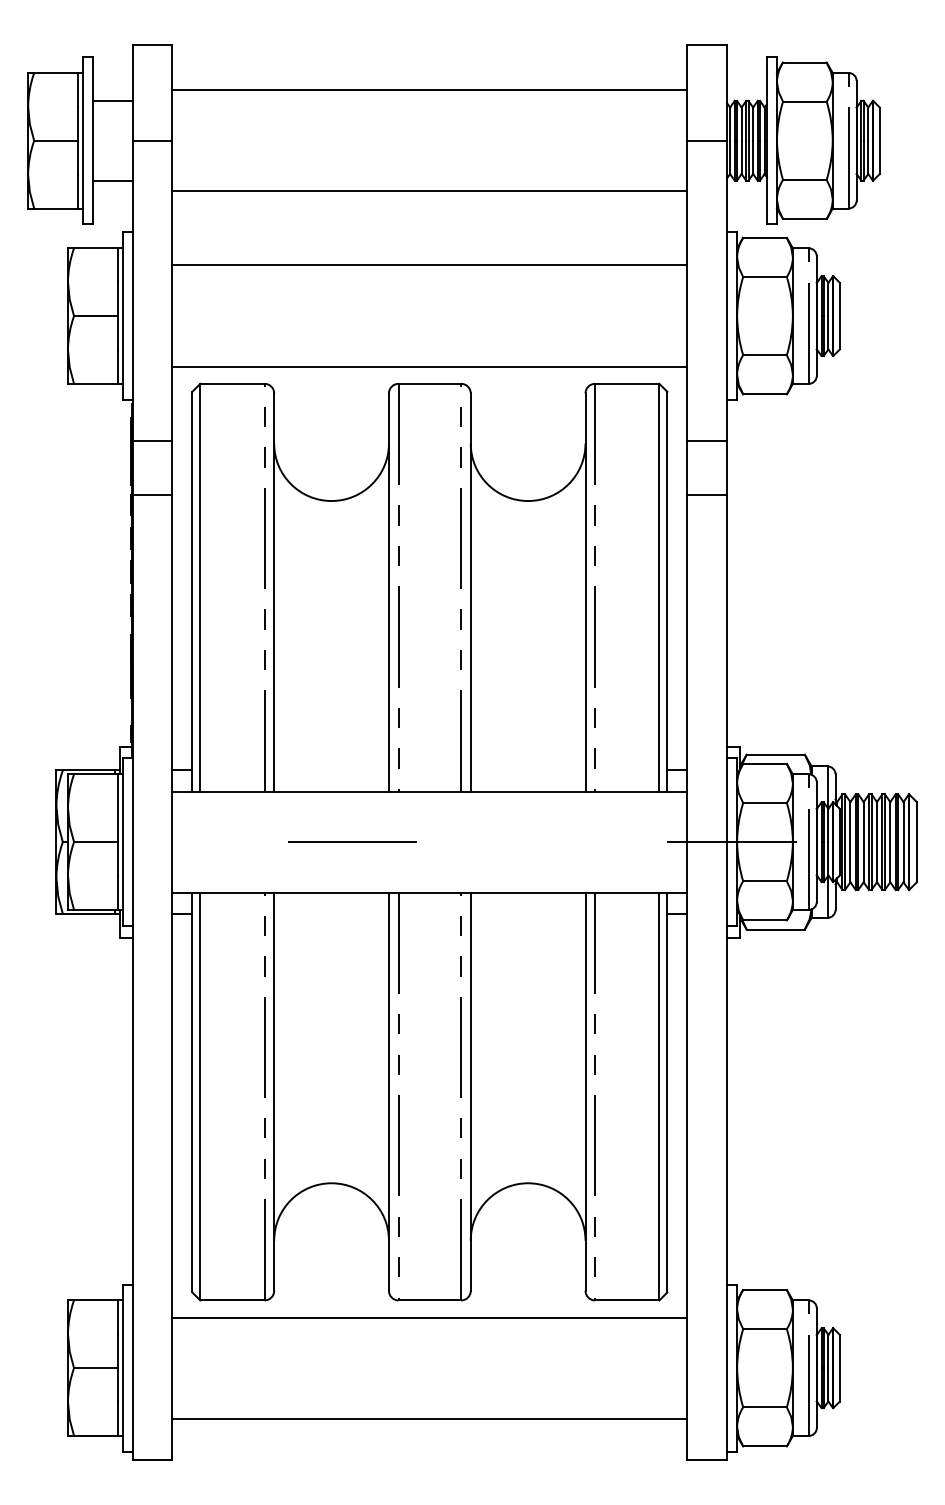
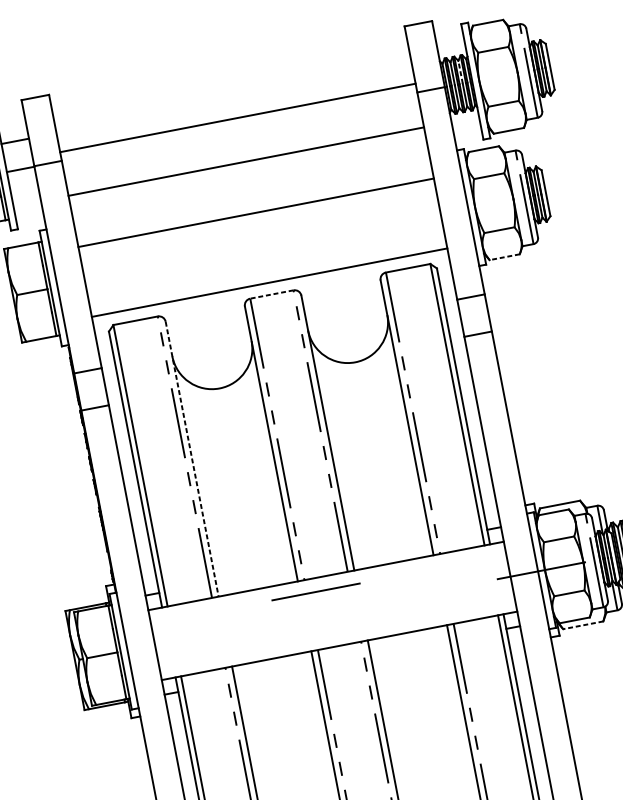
line: (429, 90) -> (237, 118), moved
line: (753, 124) -> (460, 72), solid -> dashed
line: (112, 180) -> (20, 169), moved
line: (429, 383) -> (271, 294), solid -> dashed
line: (765, 394) -> (505, 257), solid -> dashed
line: (274, 592) -> (192, 459), solid -> dashed
line: (352, 841) -> (315, 591), moved
line: (775, 929) -> (583, 625), solid -> dashed

